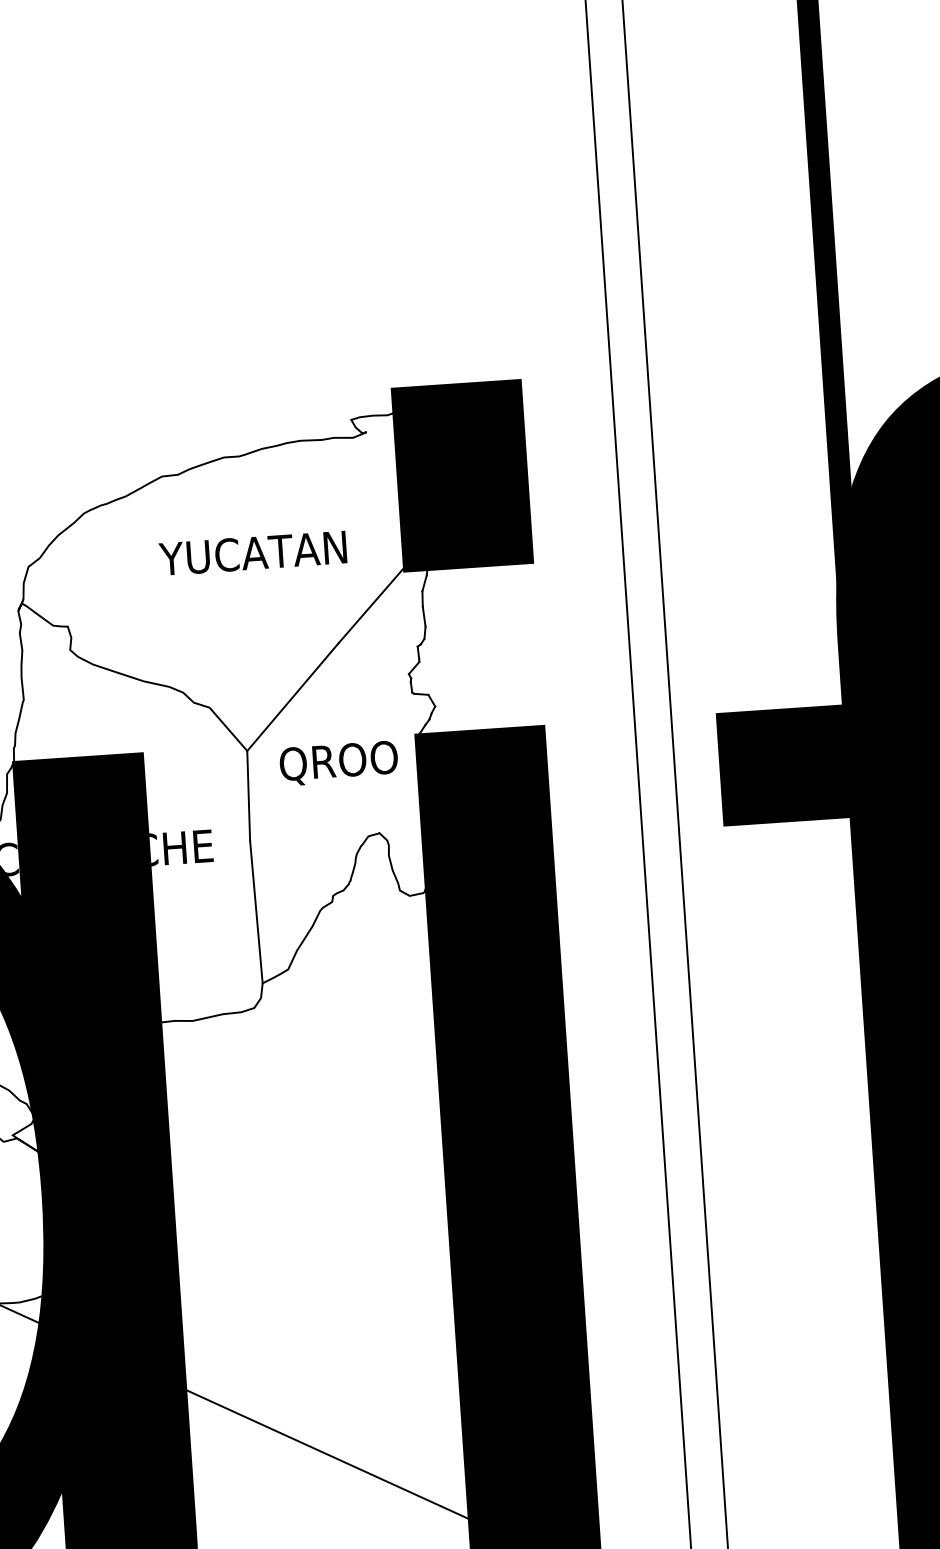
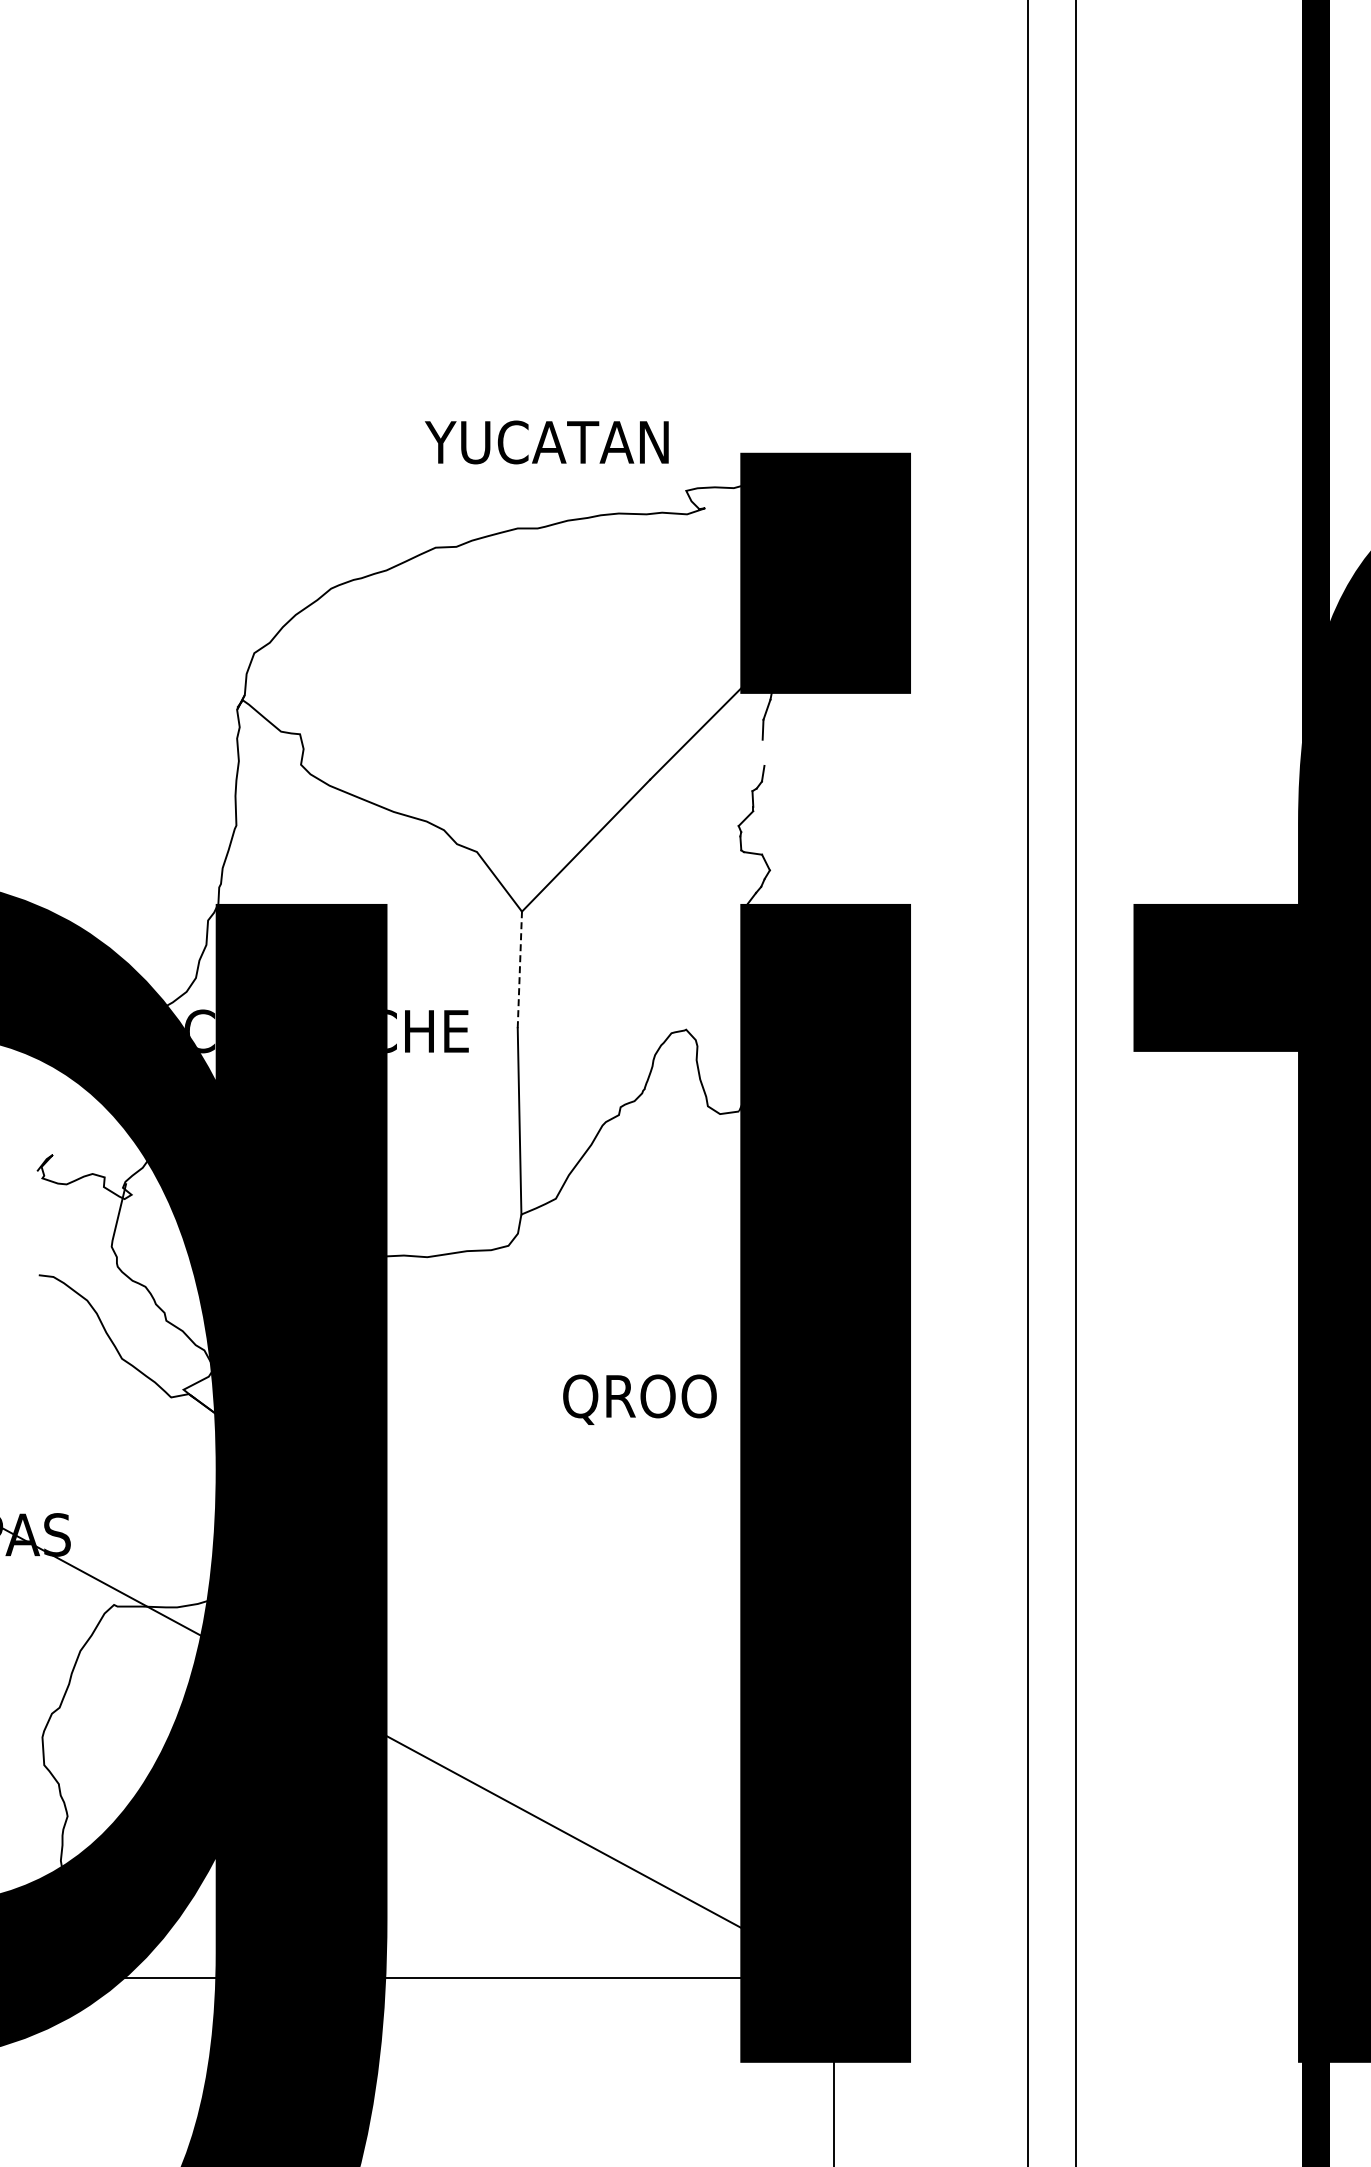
text: (252, 553) -> (546, 442), moved
line: (424, 616) -> (763, 752), removed
text: (338, 763) -> (639, 1399), moved
line: (248, 795) -> (519, 969), solid -> dashed

